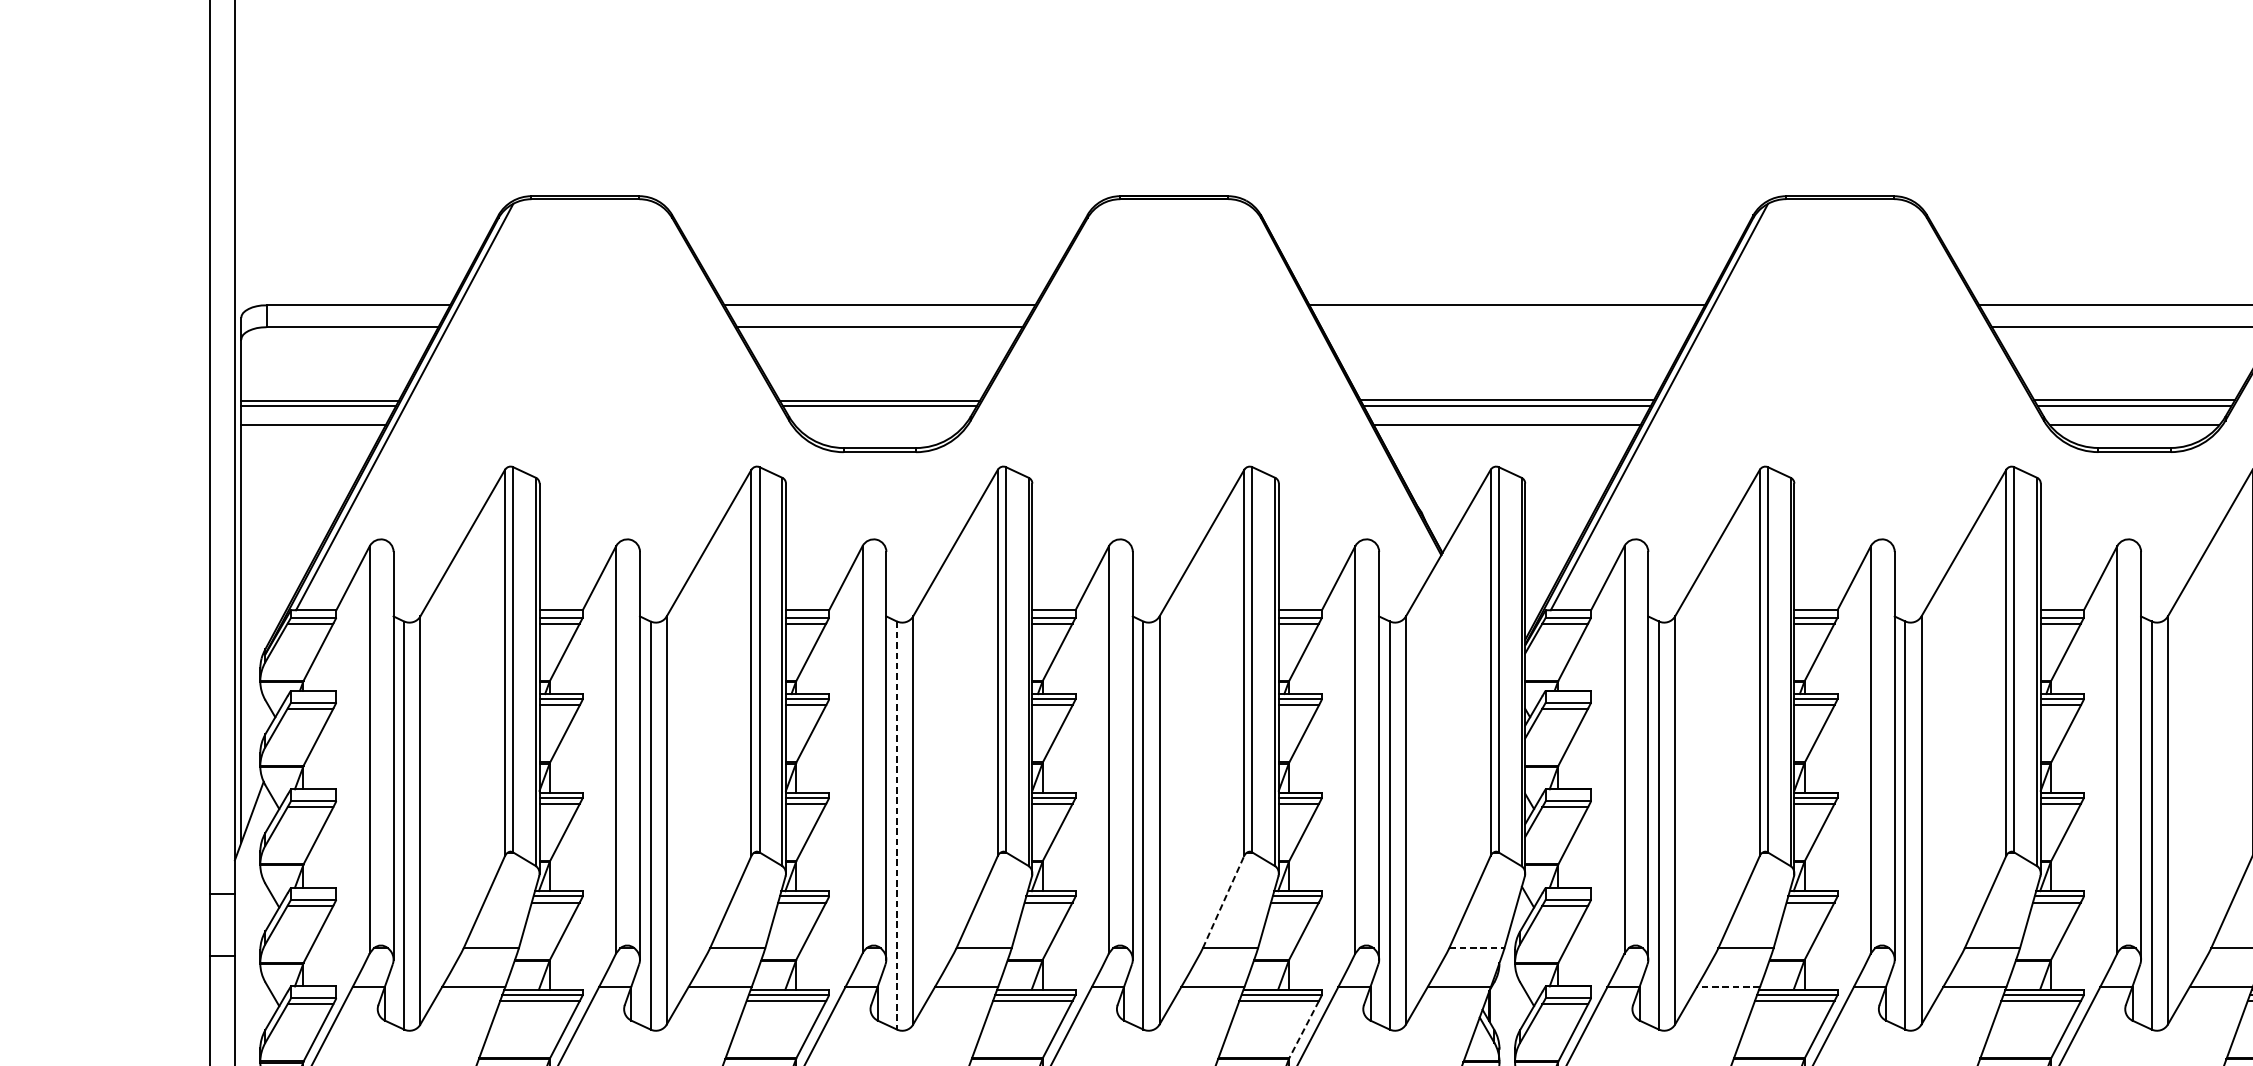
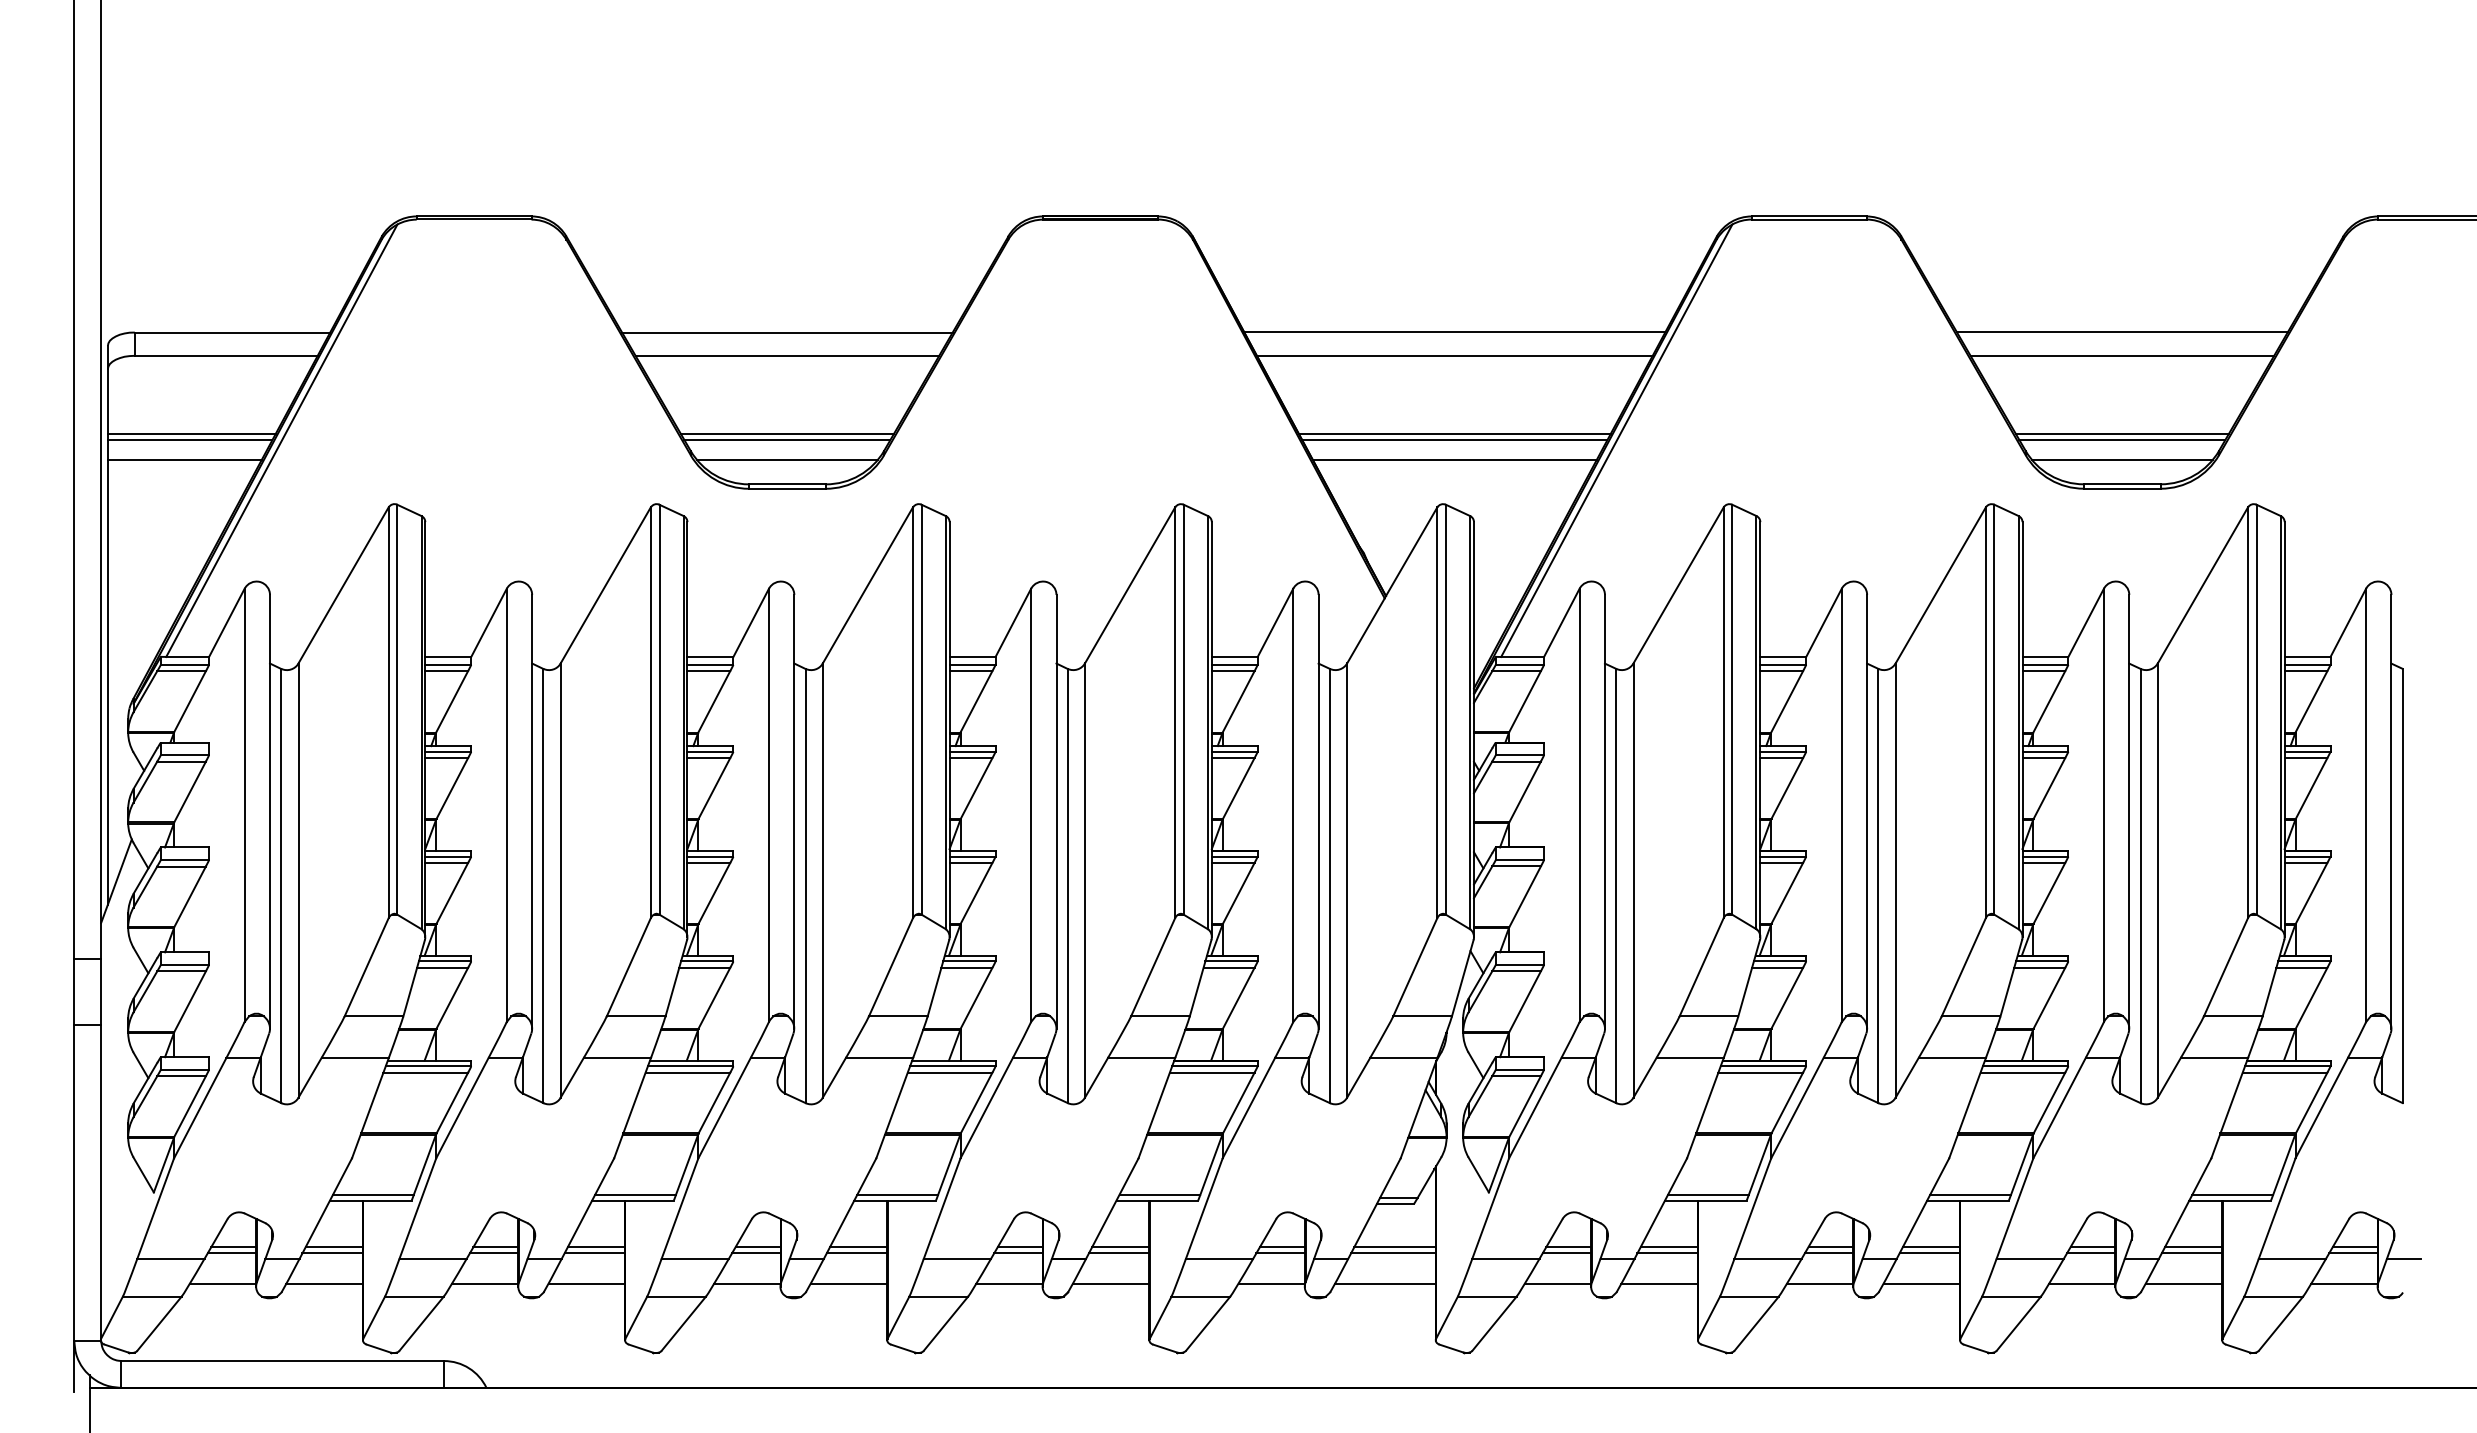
line: (1506, 326) -> (1454, 355), added
line: (879, 425) -> (787, 460), added
line: (896, 826) -> (805, 886), dashed -> solid
line: (1223, 902) -> (1153, 967), dashed -> solid
line: (1477, 948) -> (1423, 1016), dashed -> solid
line: (1728, 986) -> (1690, 1057), dashed -> solid
line: (1303, 1029) -> (1238, 1103), dashed -> solid

